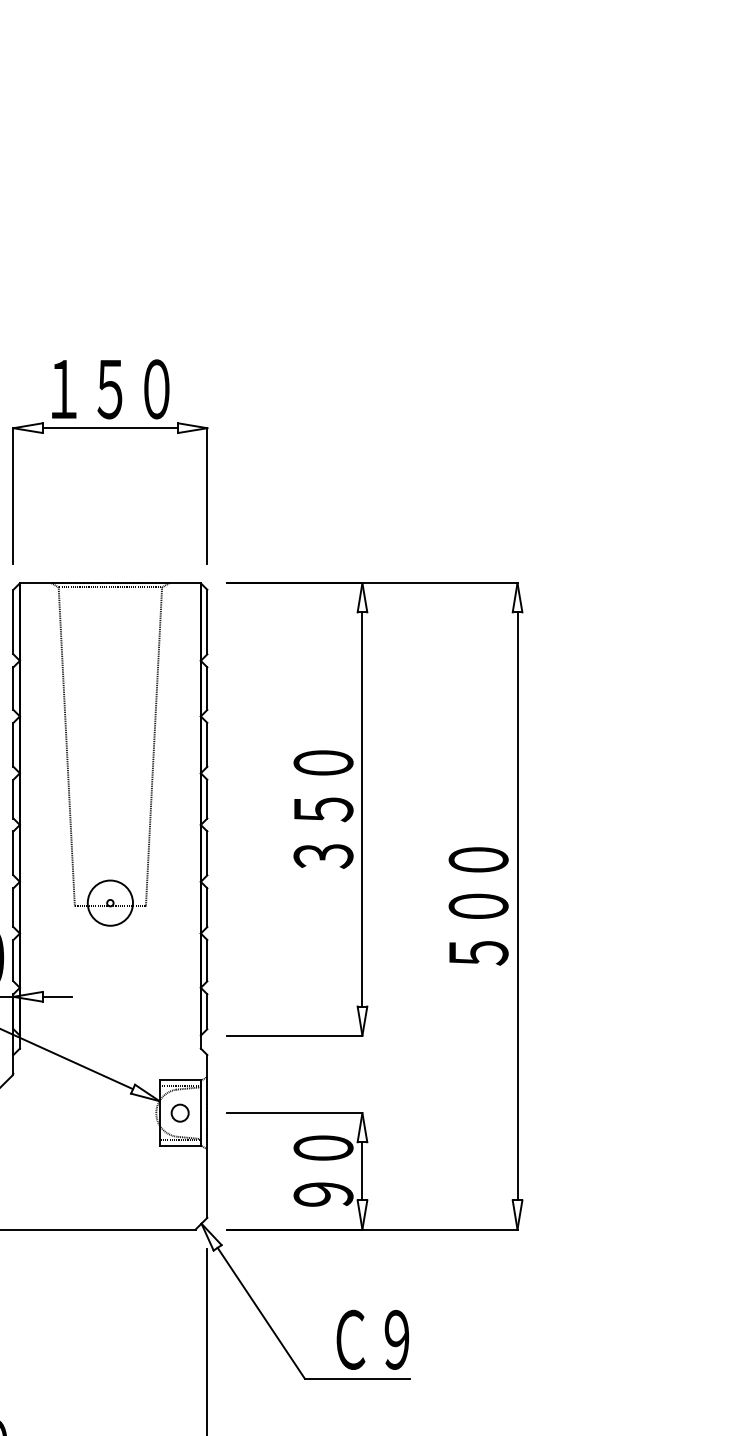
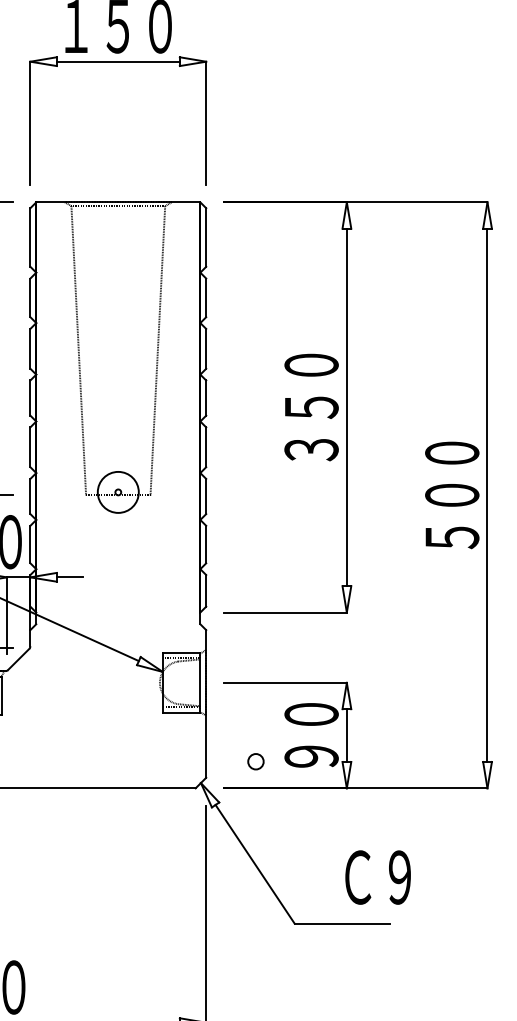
circle: (179, 1112) -> (255, 761), moved
text: (372, 1339) -> (377, 877), moved

